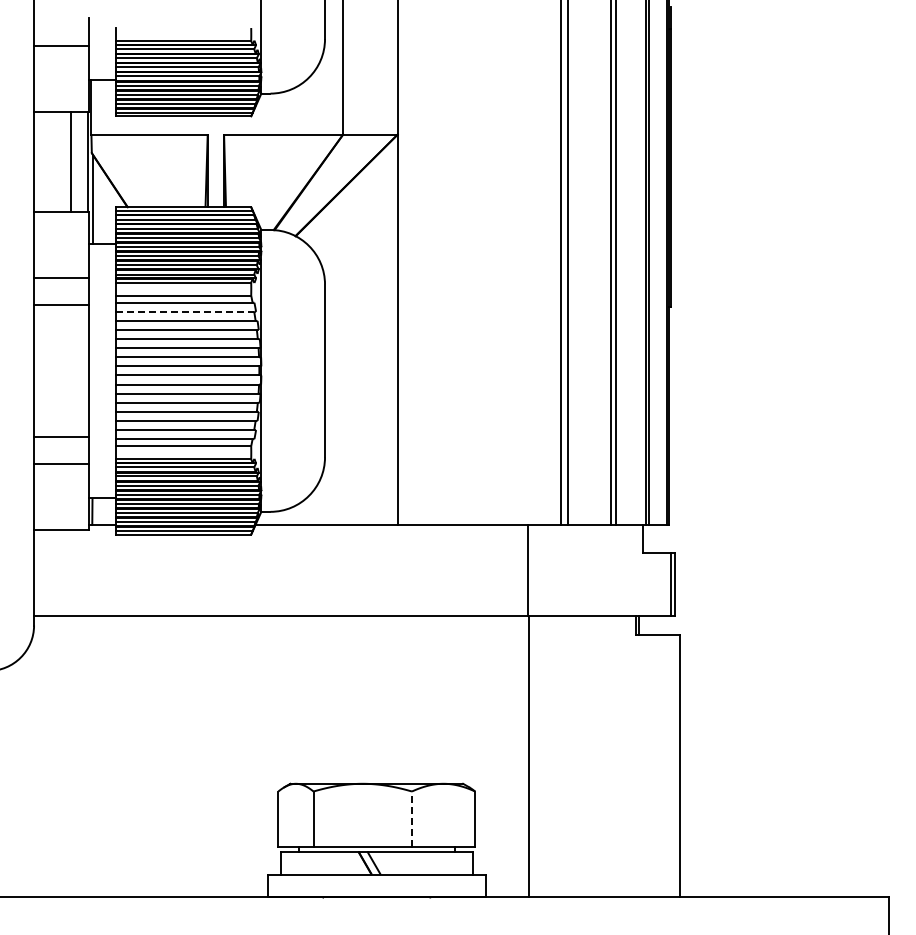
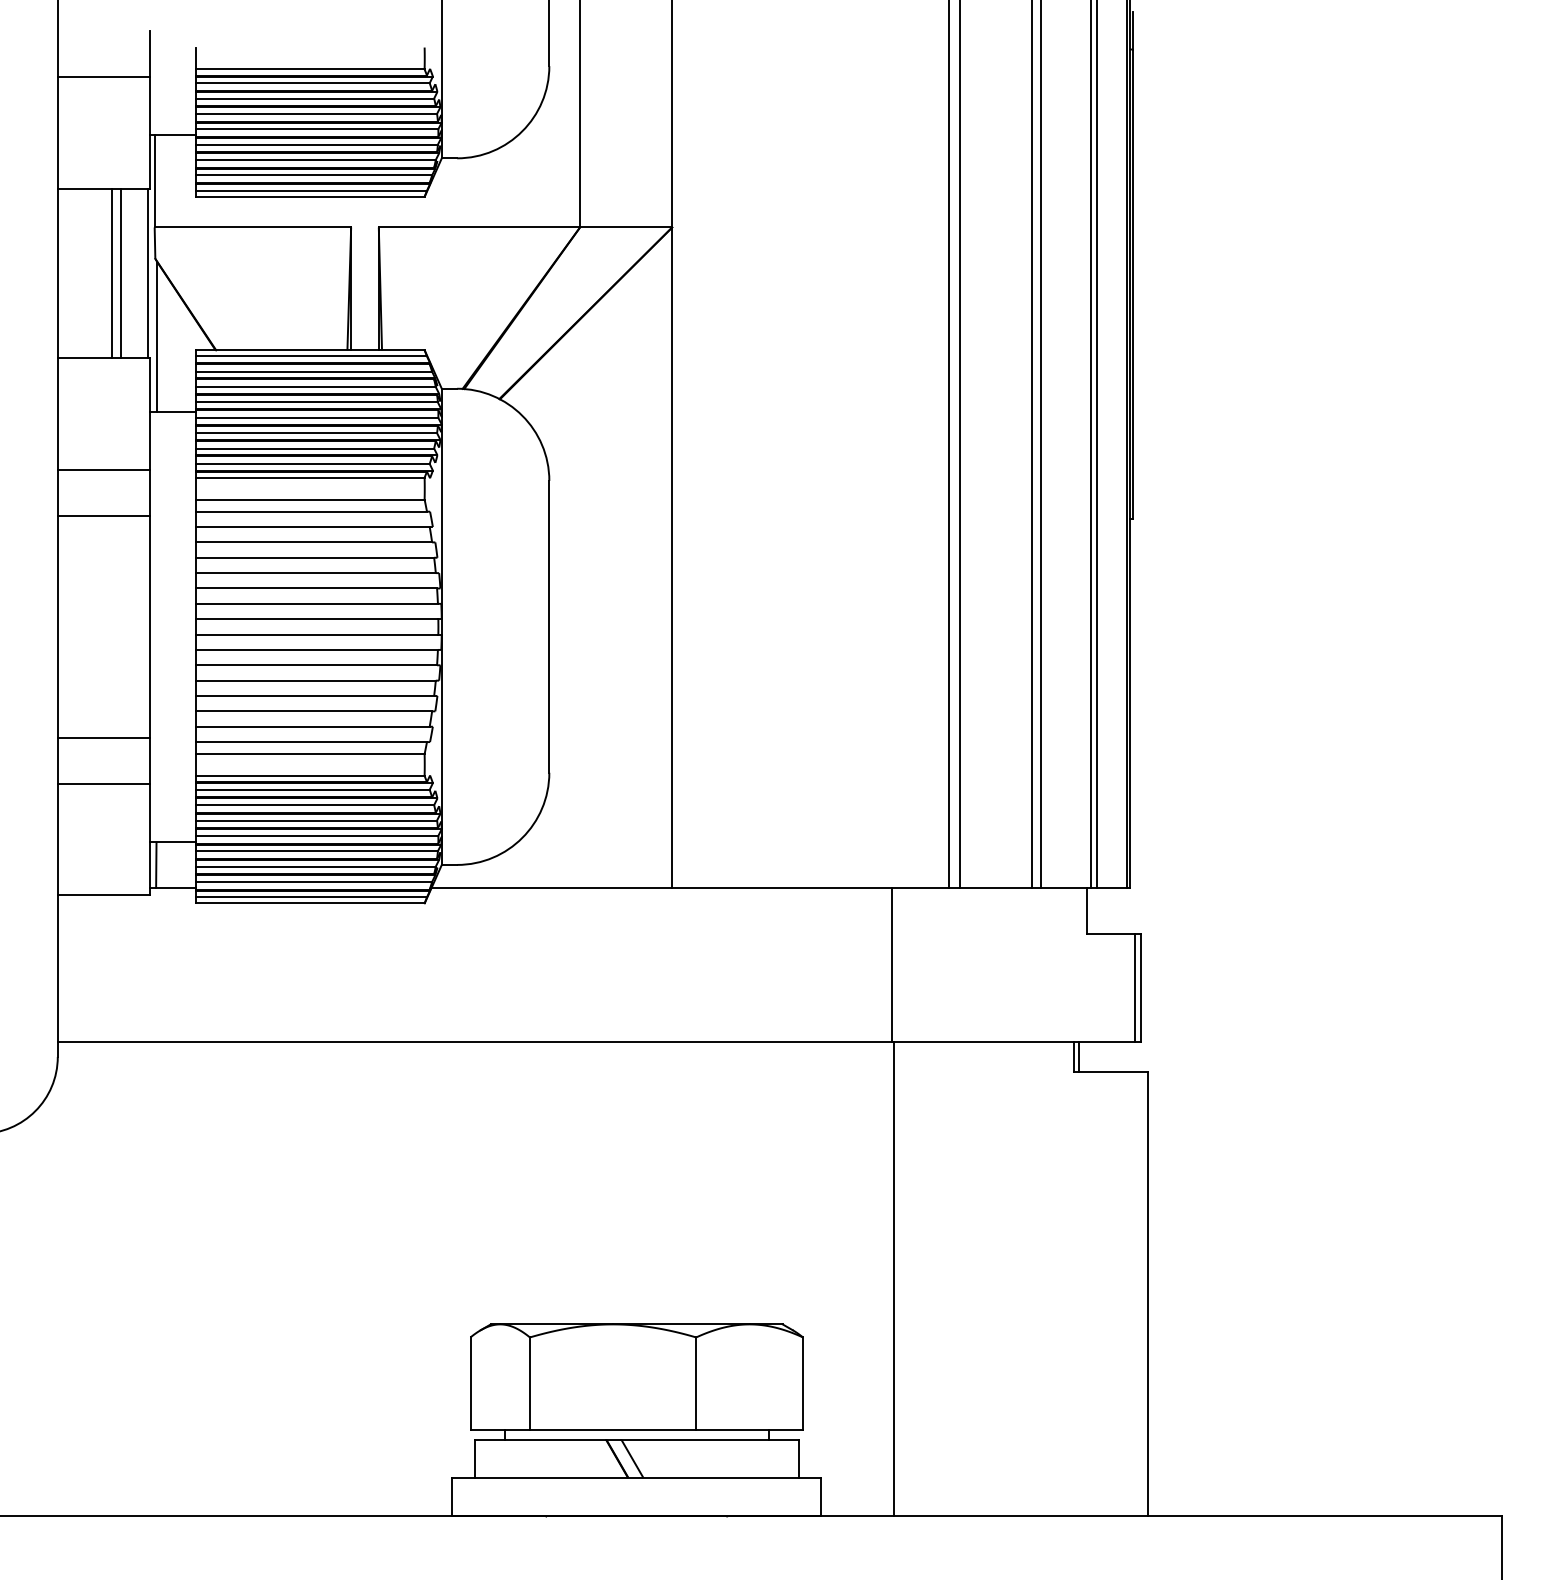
line: (66, 161) -> (112, 273), added
line: (185, 311) -> (313, 526), dashed -> solid
line: (411, 819) -> (695, 1384), dashed -> solid

